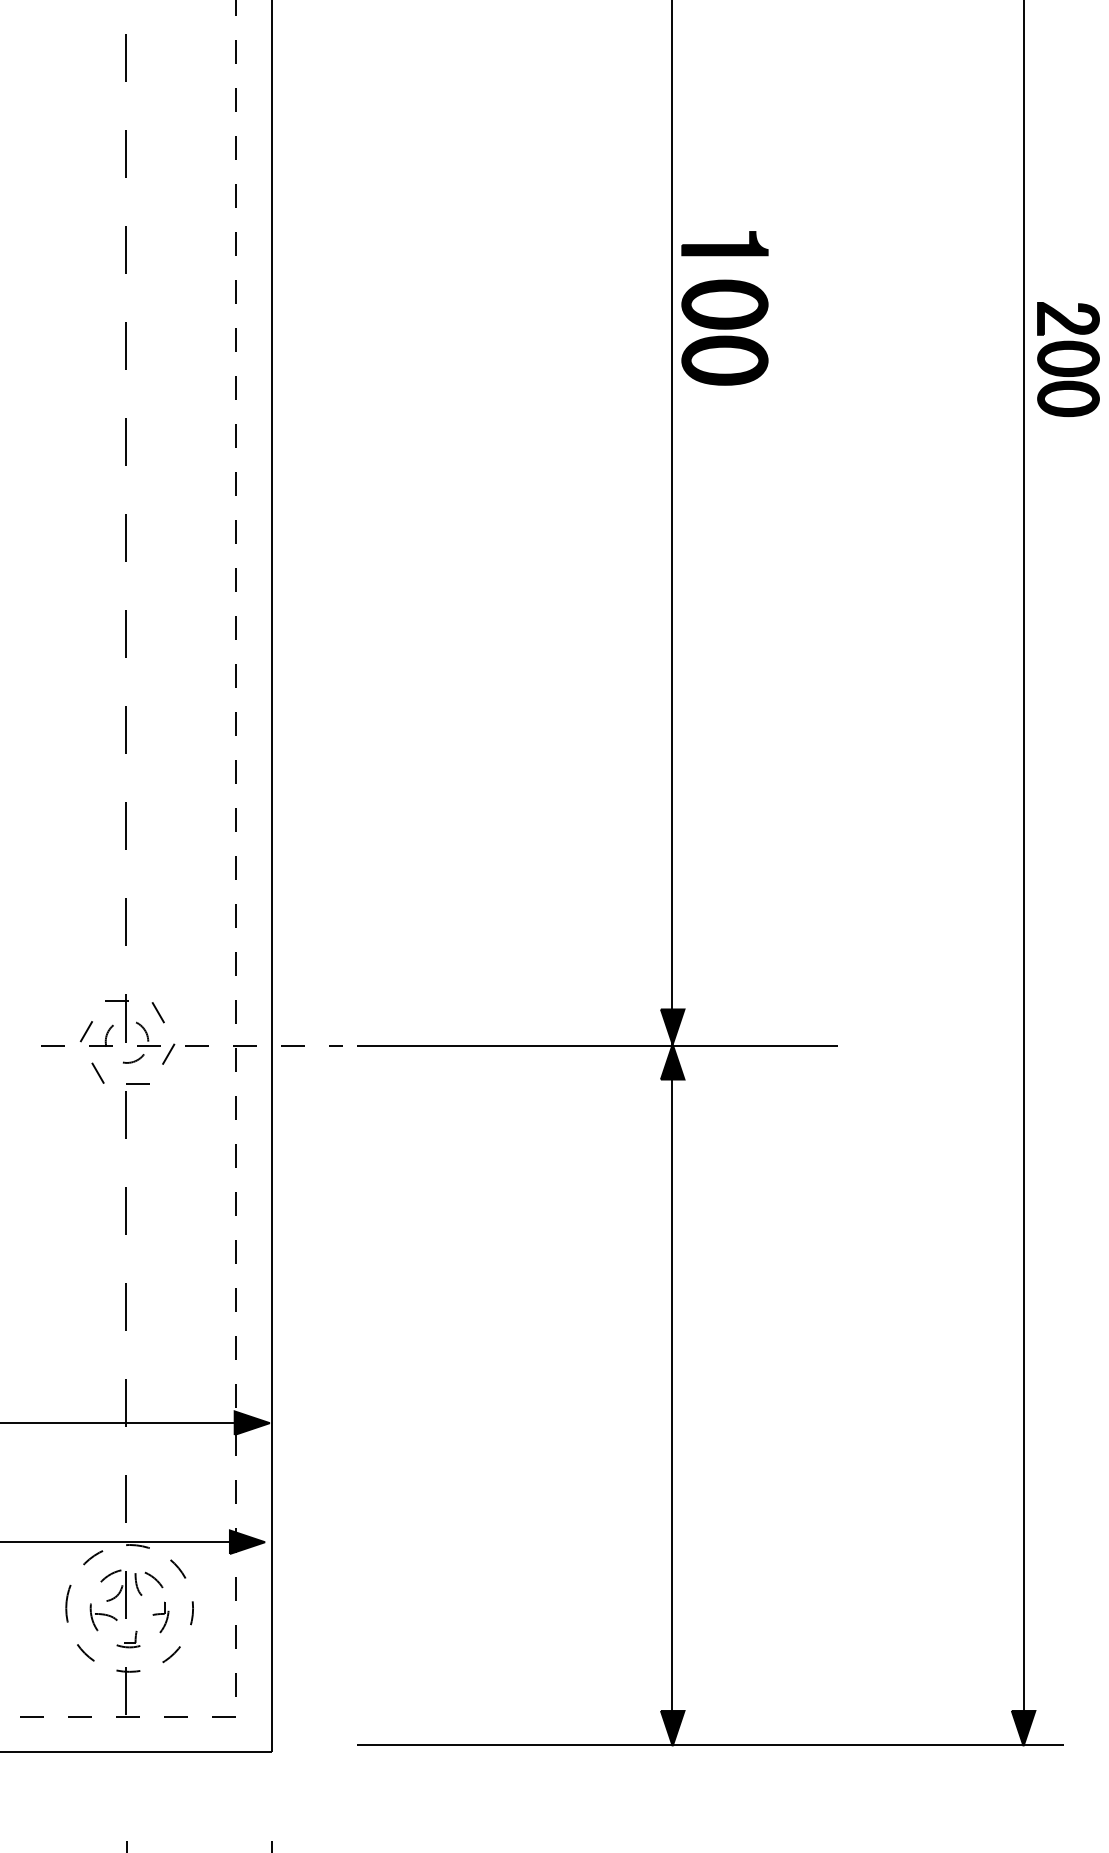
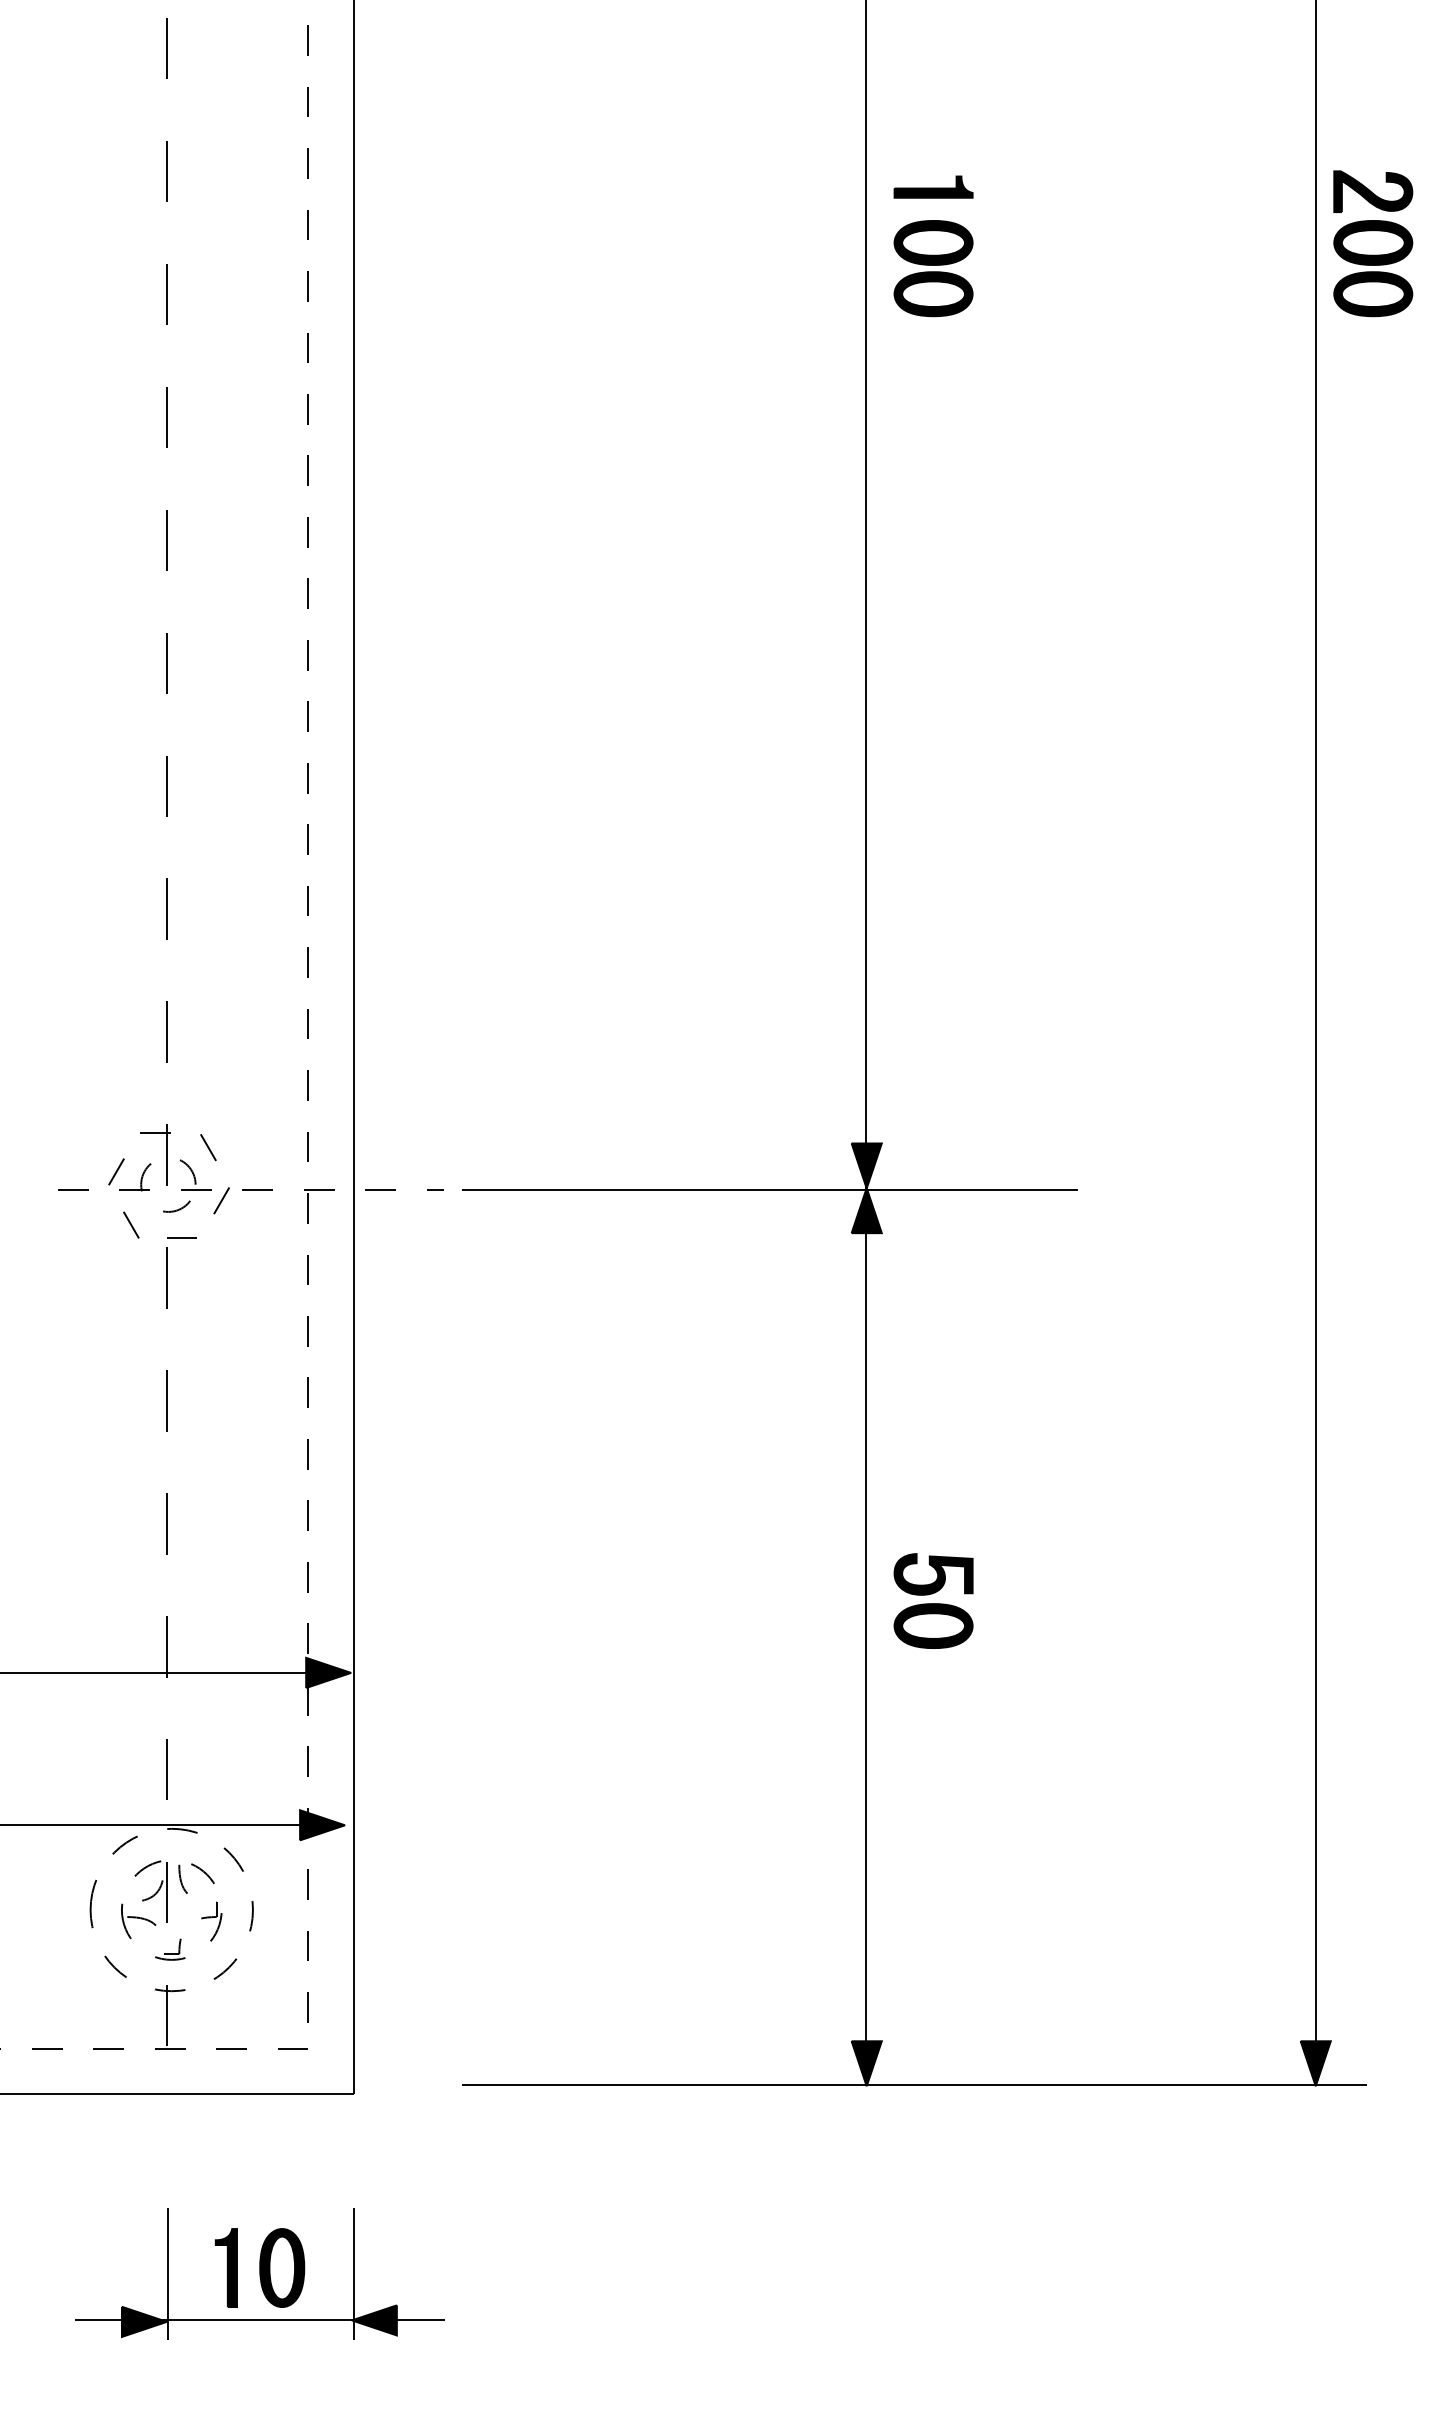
part: (724, 308) -> (933, 246), size x0.71
part: (1068, 359) -> (1373, 243), moved
part: (724, 1366) -> (933, 1600), added

